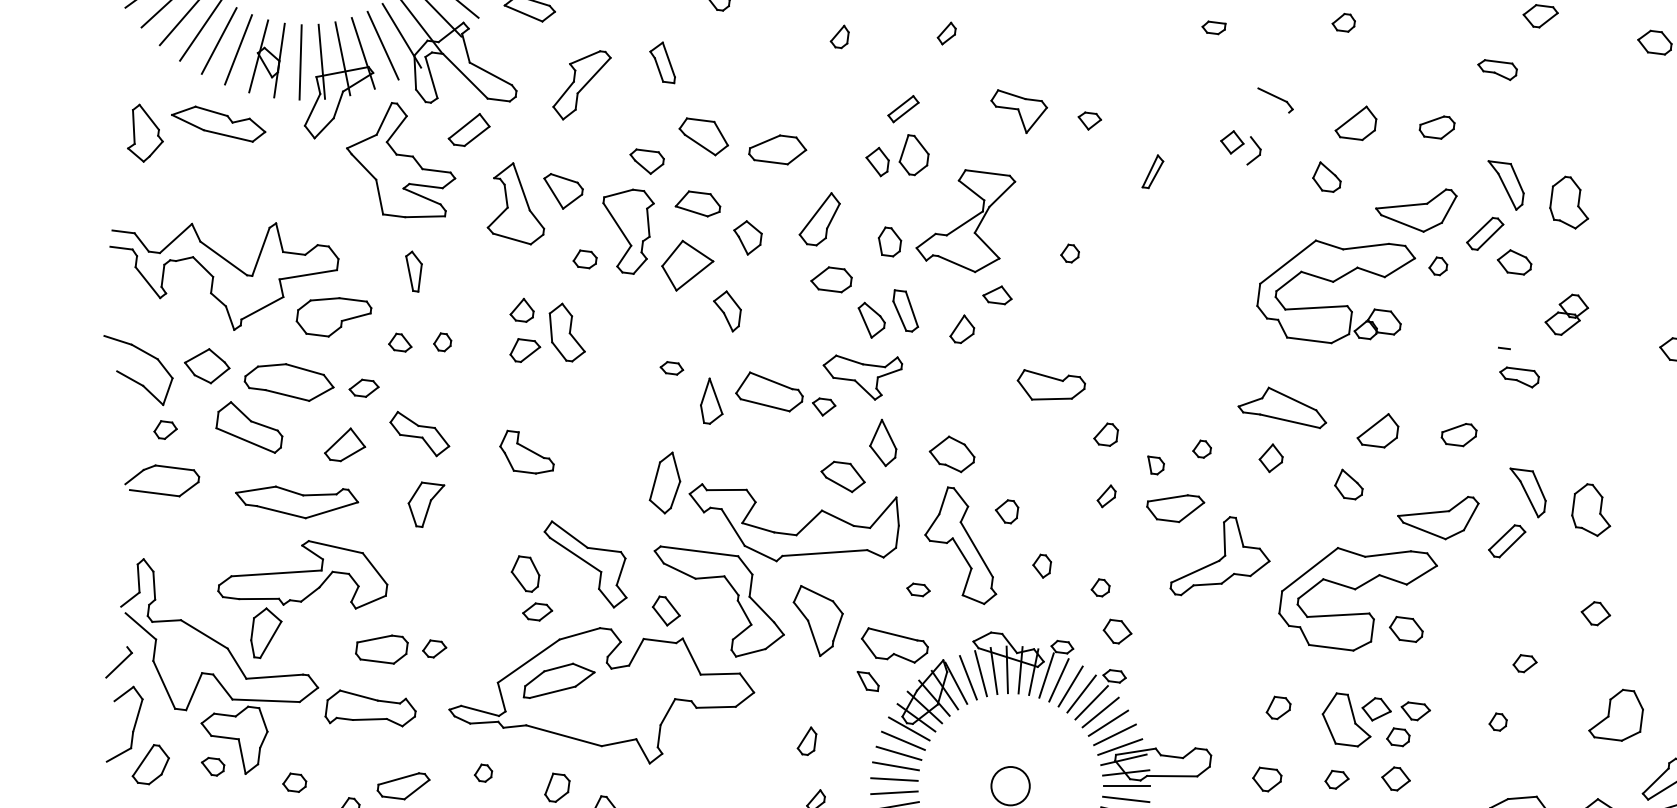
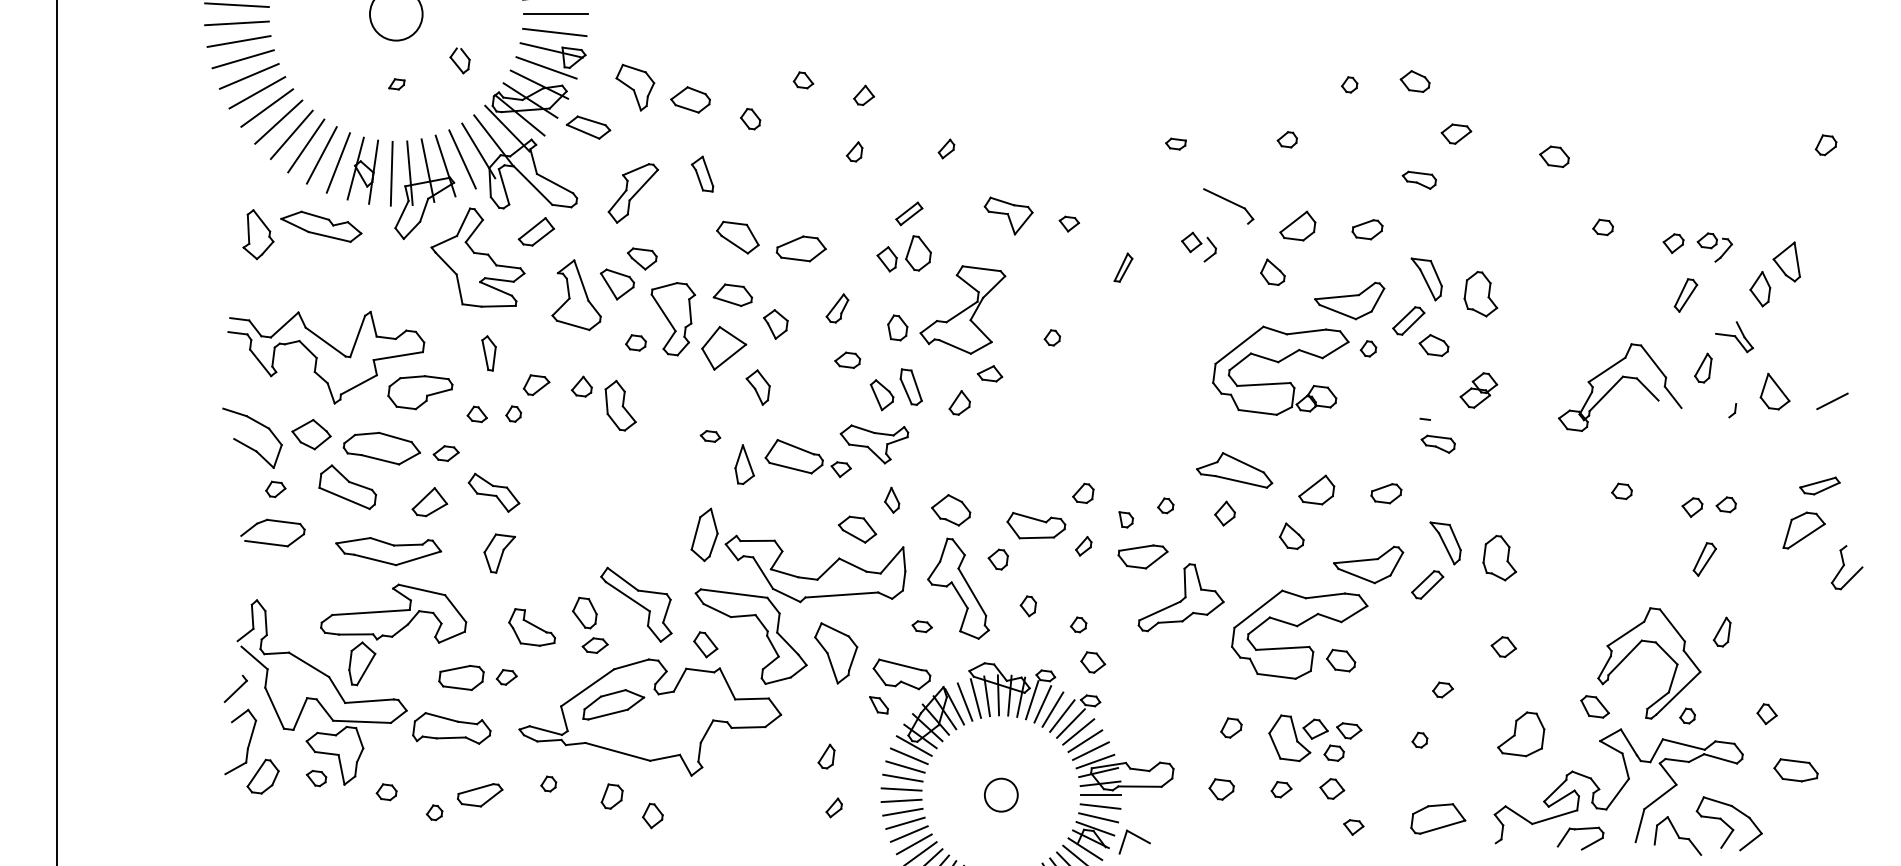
part: (1275, 100) -> (1228, 206), size x1.67
part: (647, 161) -> (642, 258), moved
part: (819, 219) -> (837, 308), size x0.62
part: (831, 278) -> (847, 359), size x0.71
part: (525, 349) -> (536, 384), moved
part: (1051, 384) -> (1036, 525), moved
part: (883, 441) -> (892, 499), size x0.62
part: (526, 452) -> (531, 627), moved

